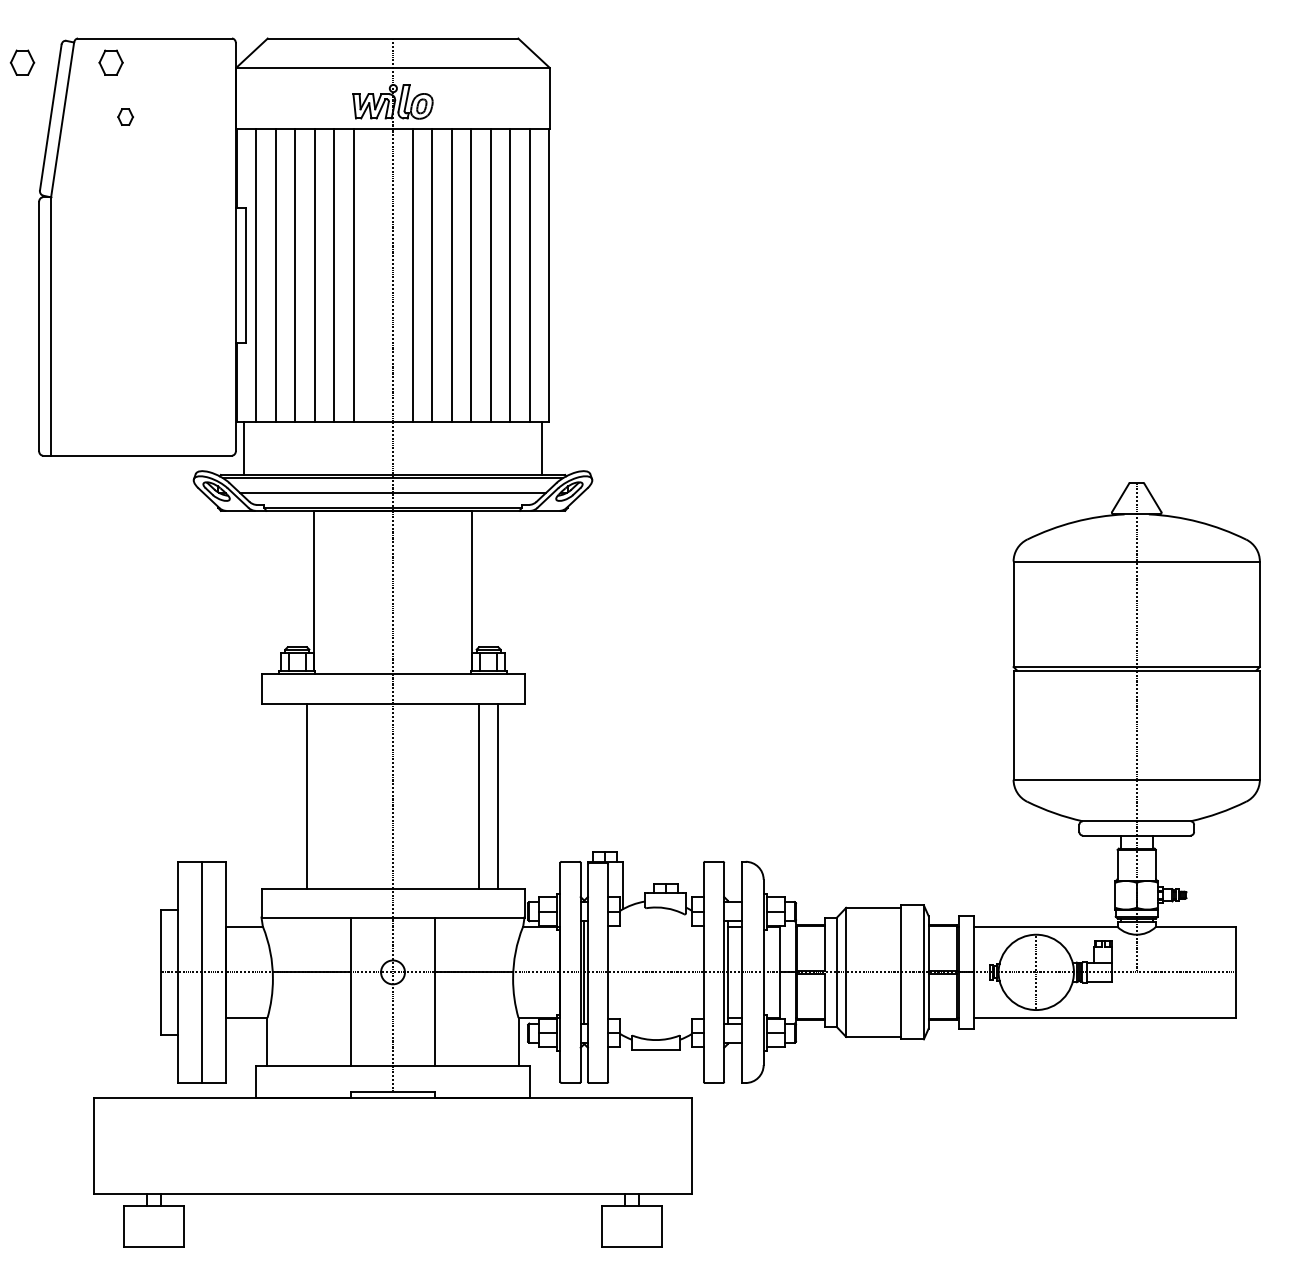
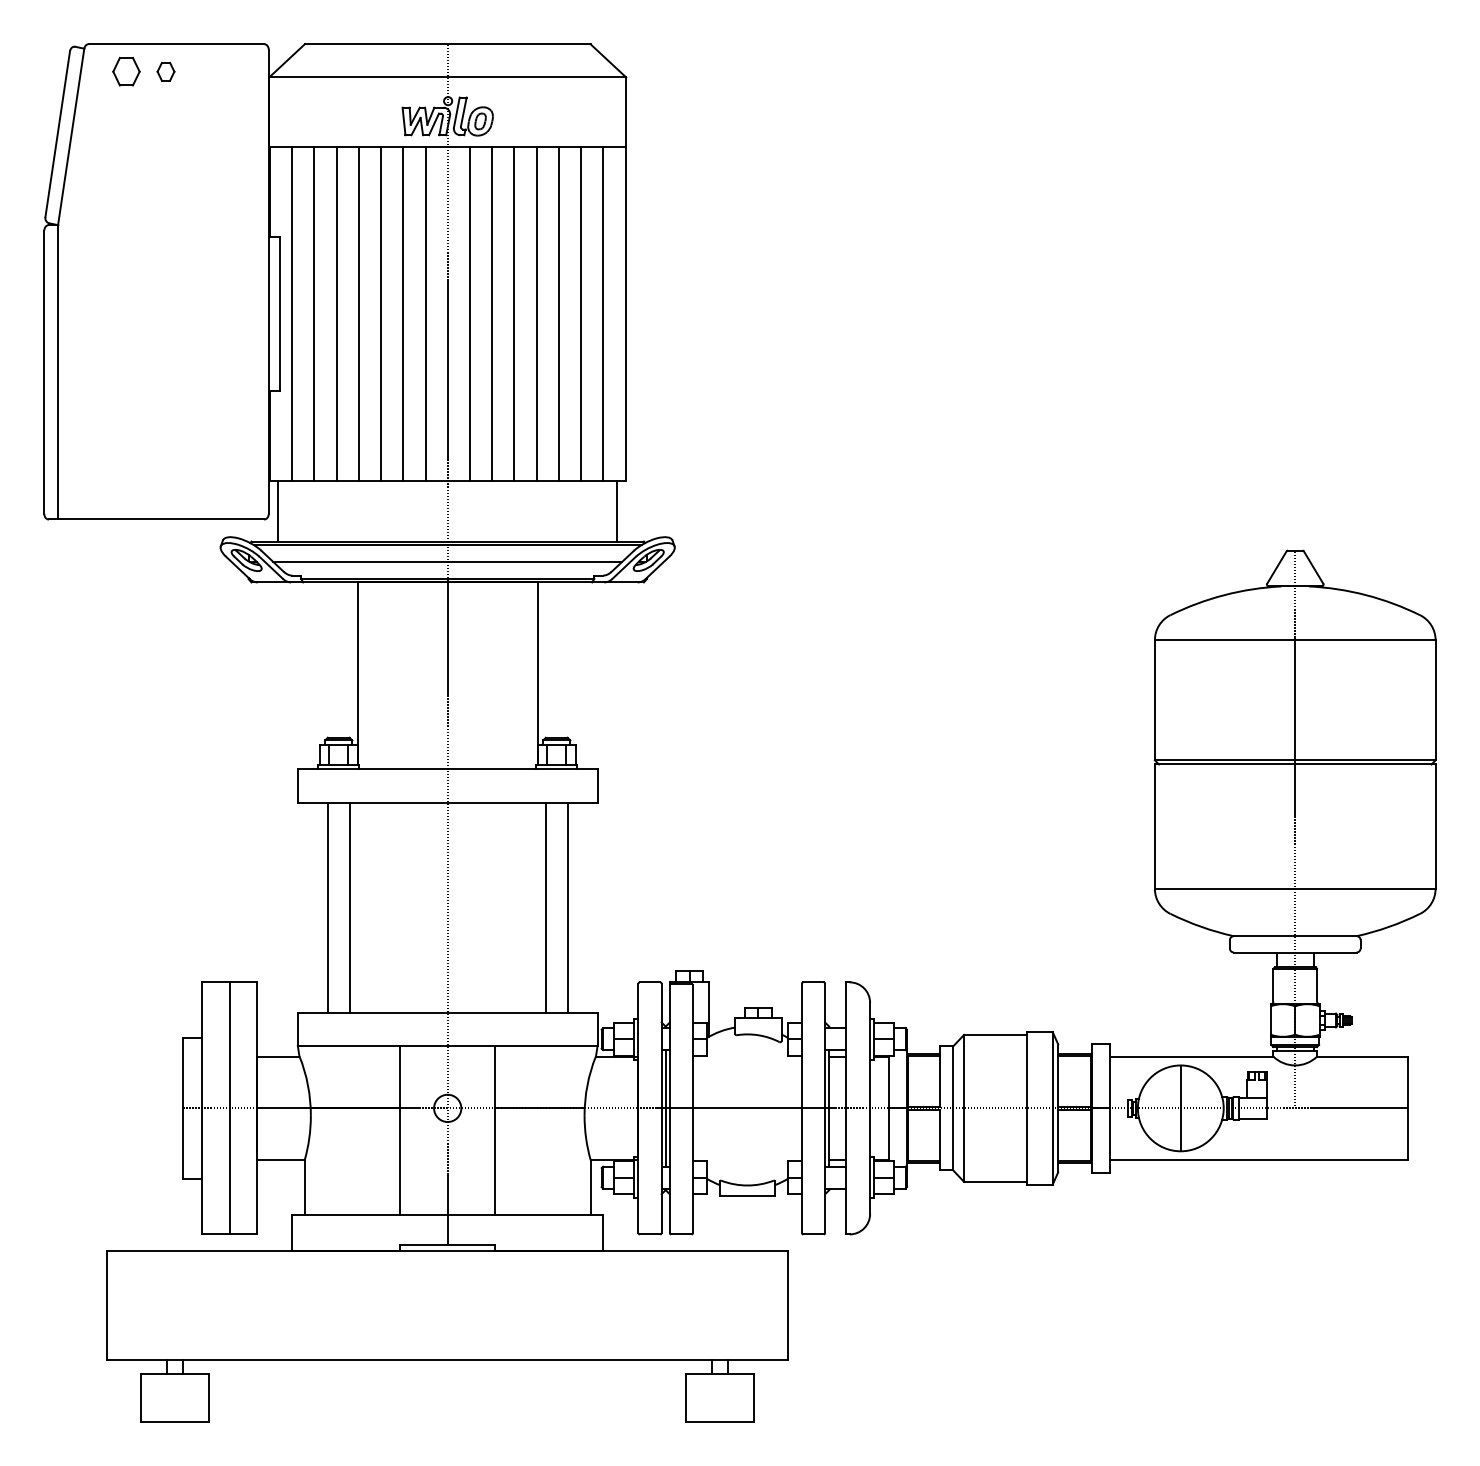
part: (22, 62) -> (25, 71), removed
part: (125, 116) -> (165, 71), moved
line: (373, 274) -> (425, 313), added
line: (287, 797) -> (327, 908), added

